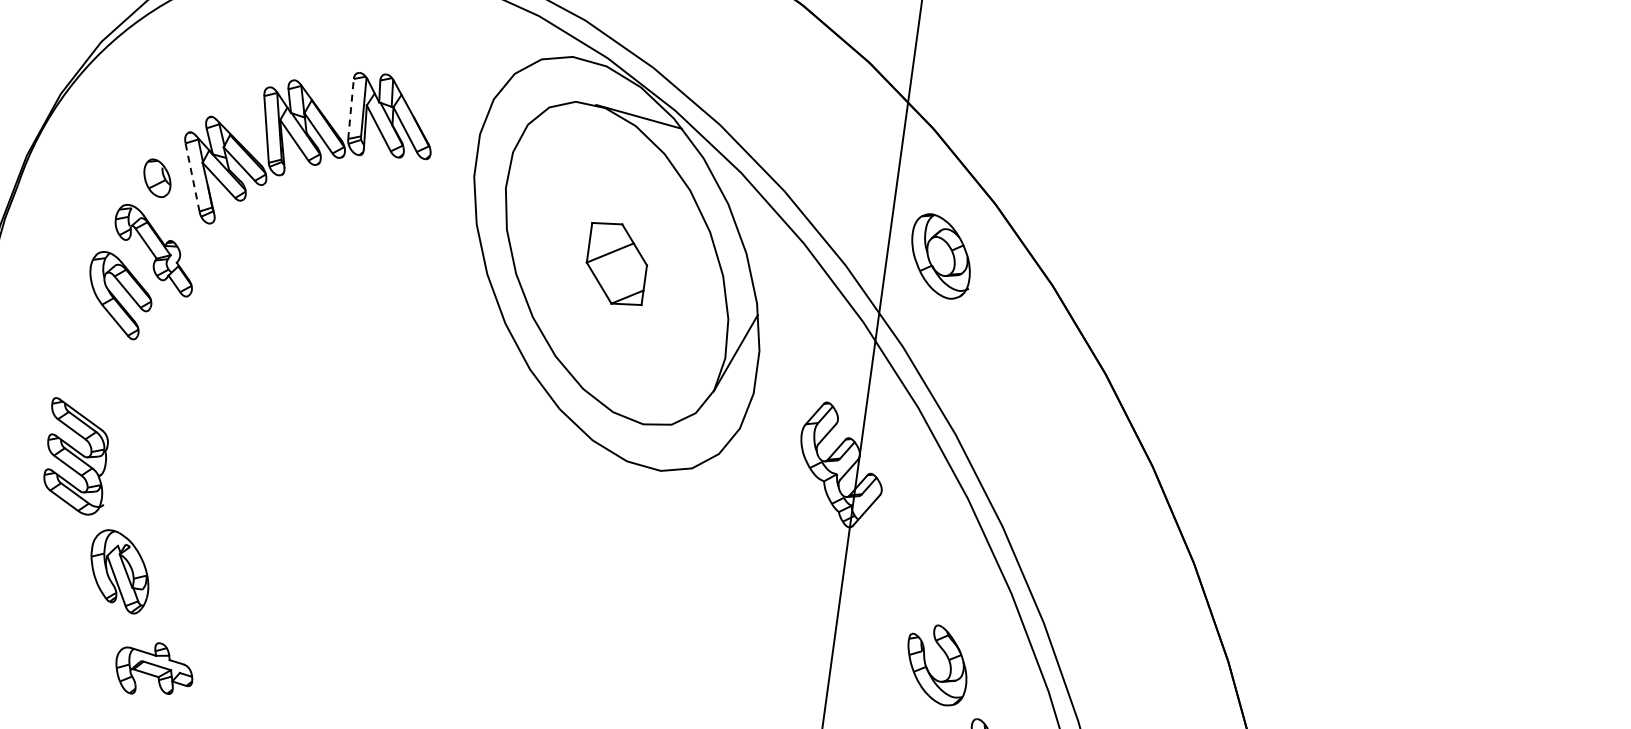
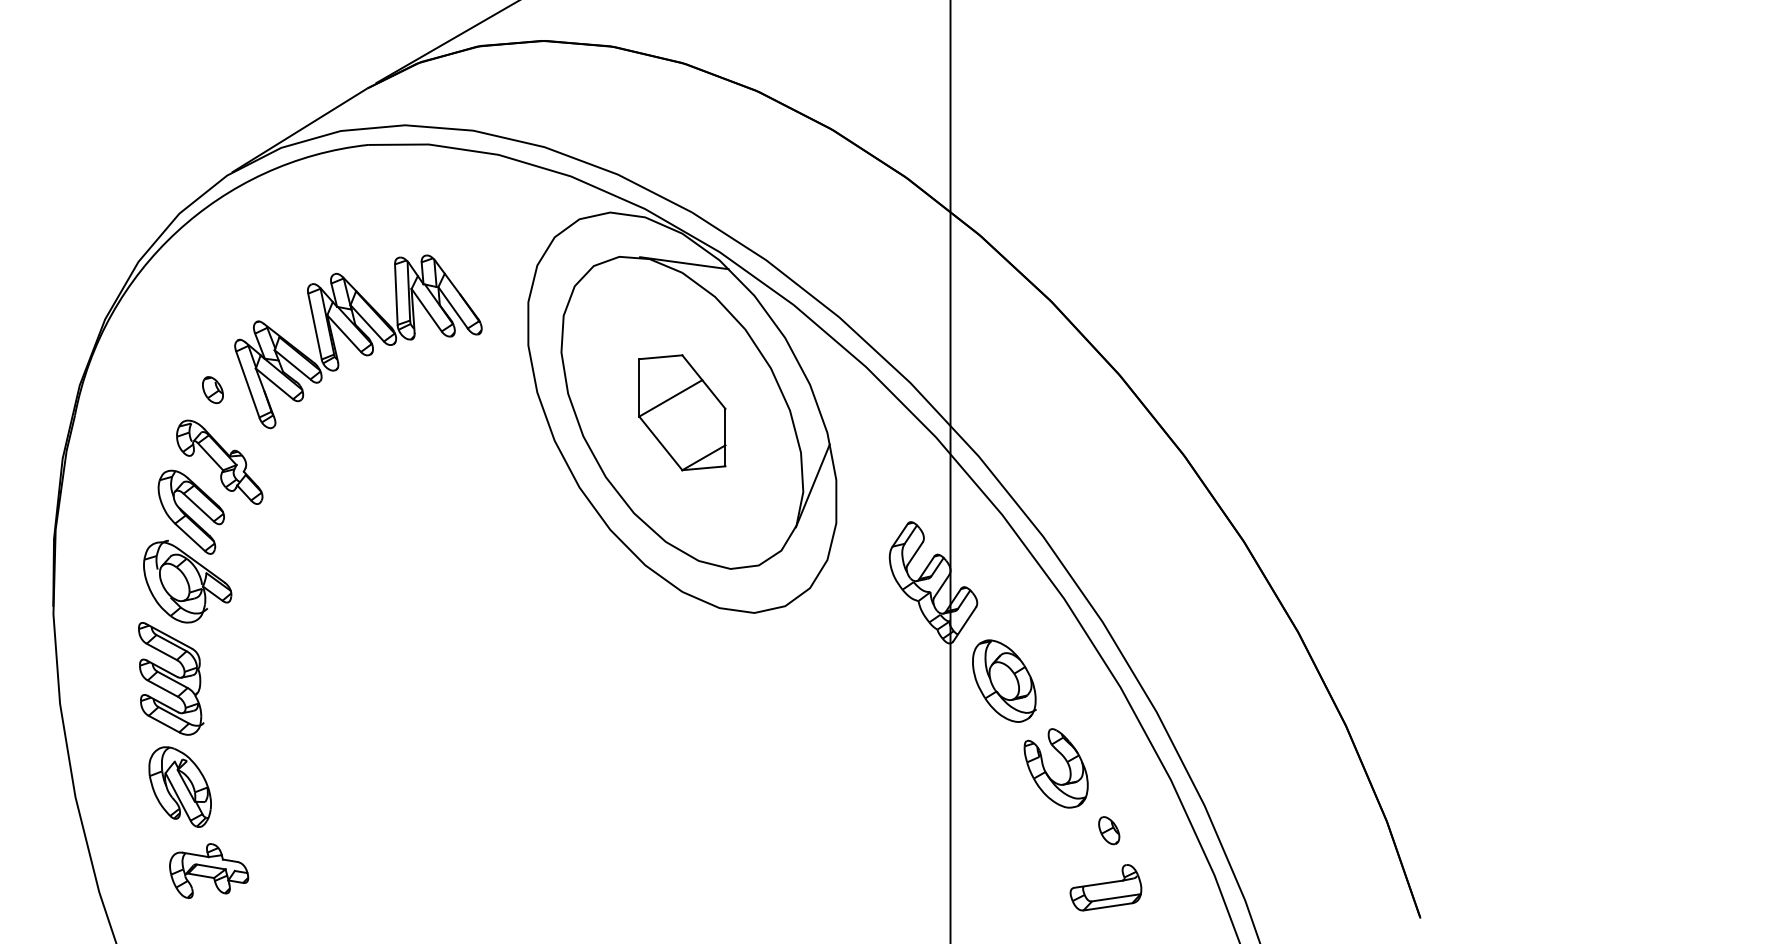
line: (351, 108) -> (396, 294), dashed -> solid
part: (157, 177) -> (212, 389), size x0.71
line: (192, 177) -> (247, 384), dashed -> solid
part: (941, 255) -> (1004, 680), moved
part: (617, 263) -> (682, 412), size x1.43
part: (106, 363) -> (187, 581), added
part: (119, 570) -> (179, 786), moved
part: (155, 669) -> (209, 870), moved

